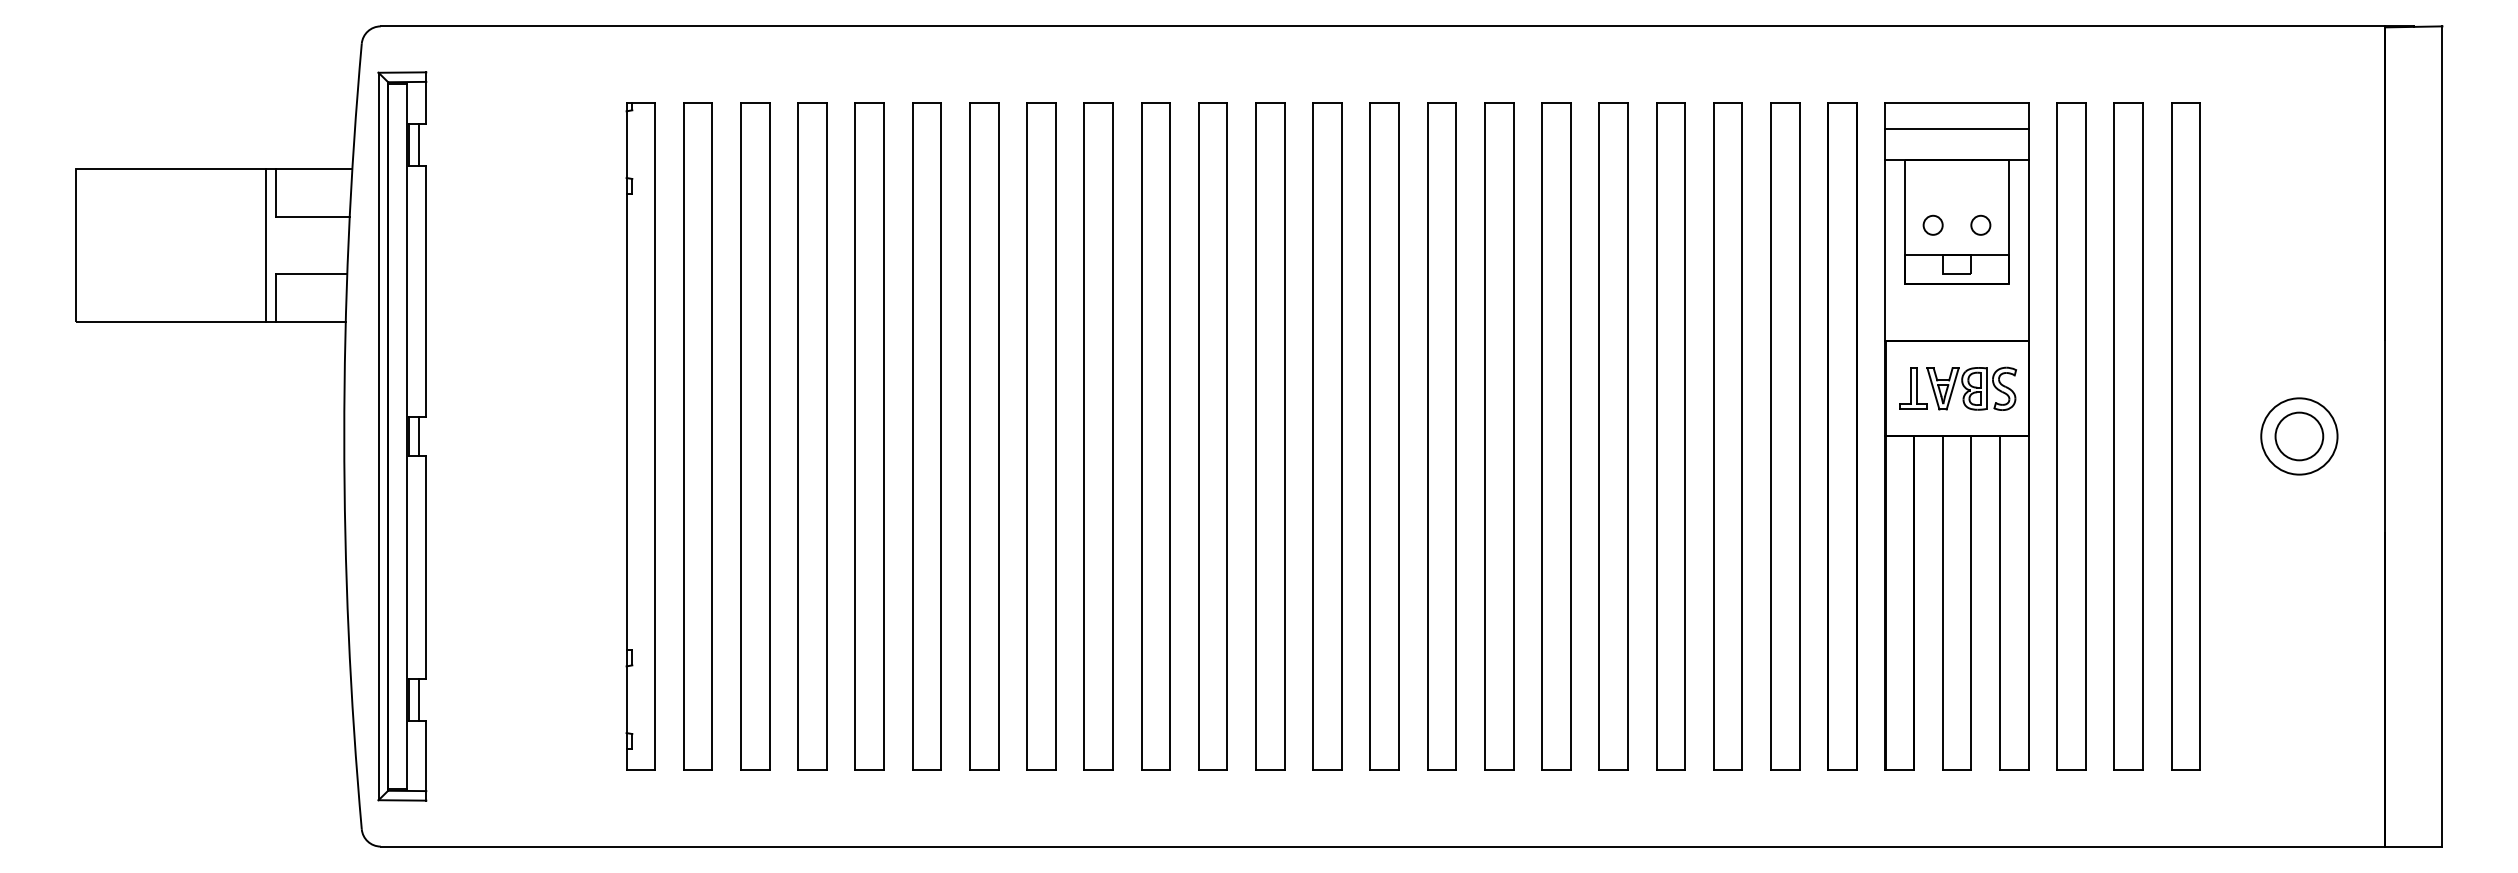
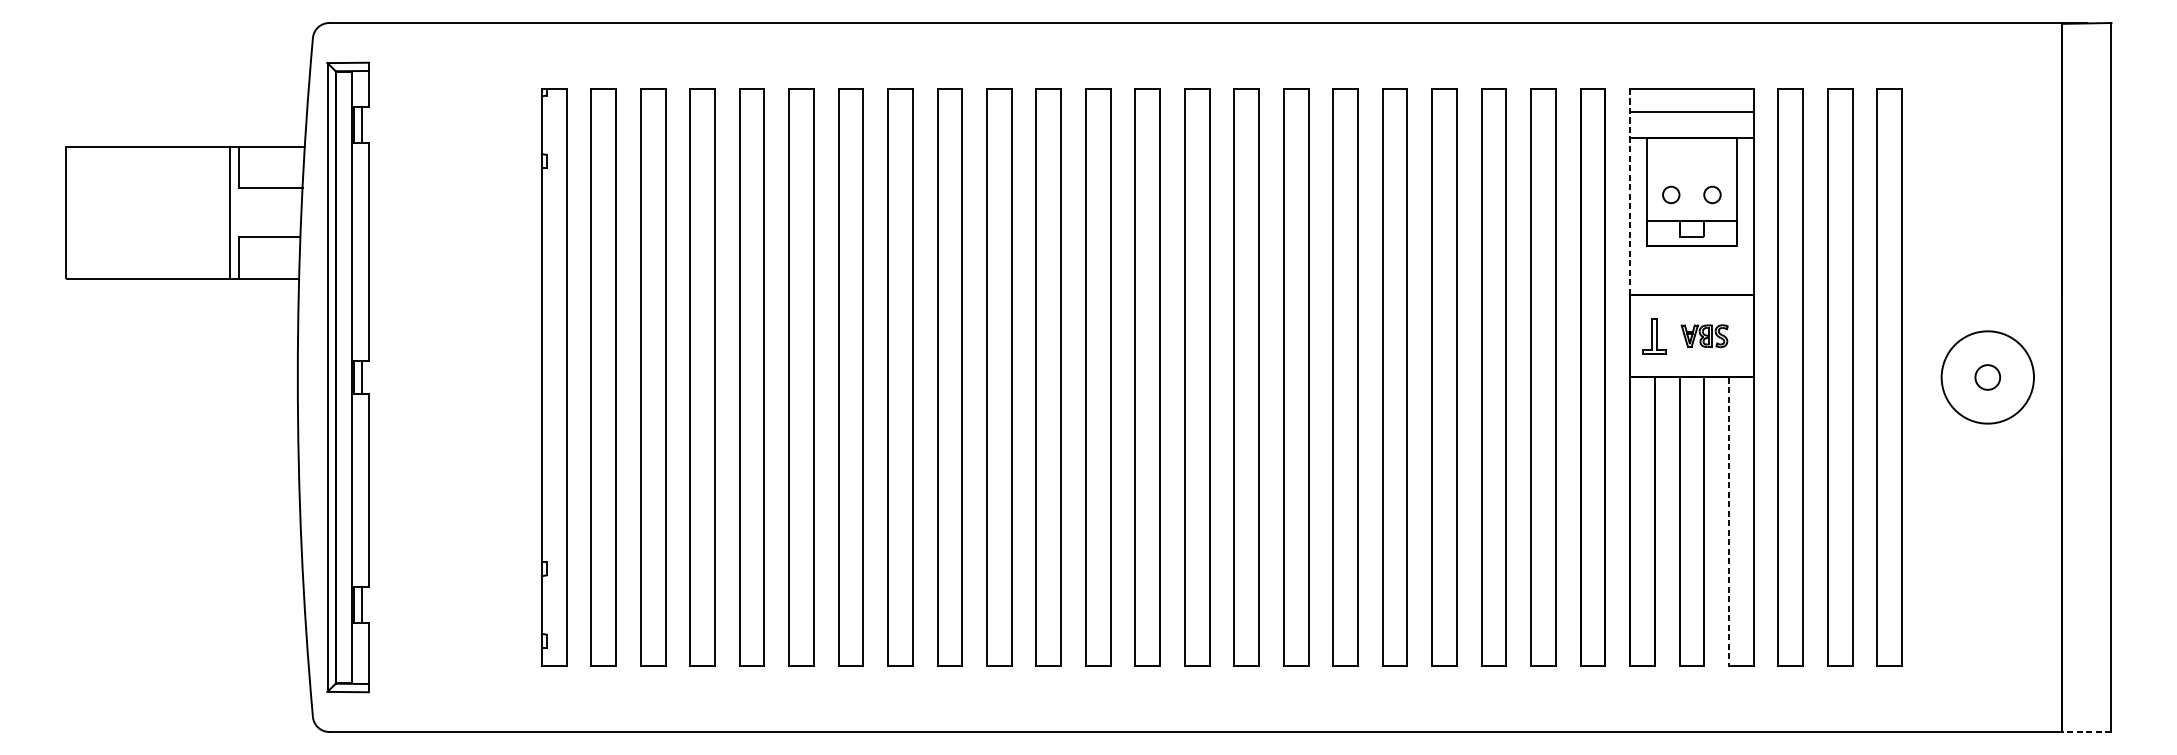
line: (1885, 222) -> (1630, 192), solid -> dashed
part: (1971, 388) -> (1704, 336), size x0.6
circle: (2299, 436) -> (1987, 377), size x0.6
circle: (2299, 436) -> (1987, 377), size x1.4
line: (1999, 603) -> (1728, 521), solid -> dashed
line: (2413, 846) -> (2086, 731), solid -> dashed

